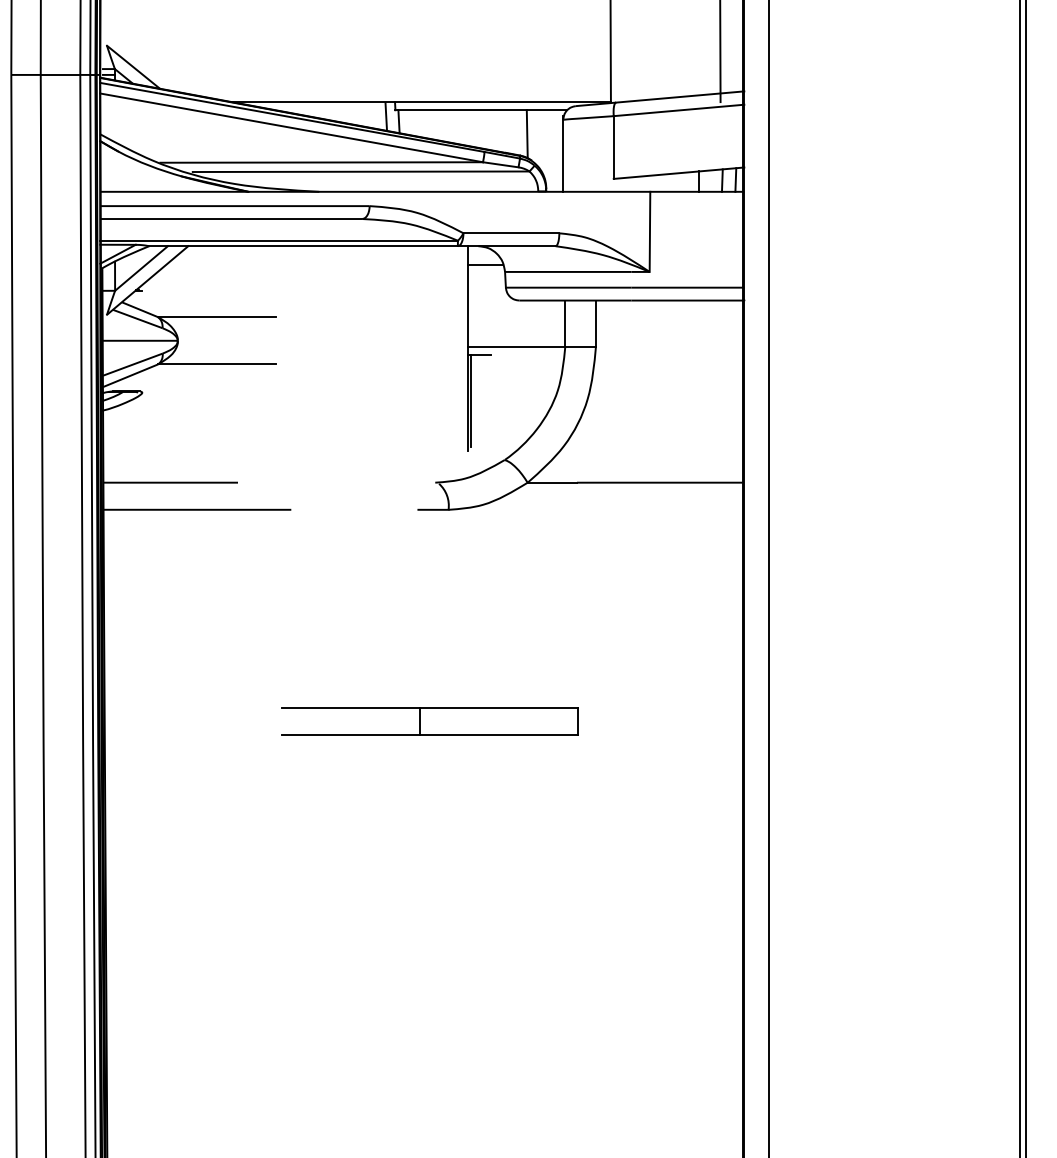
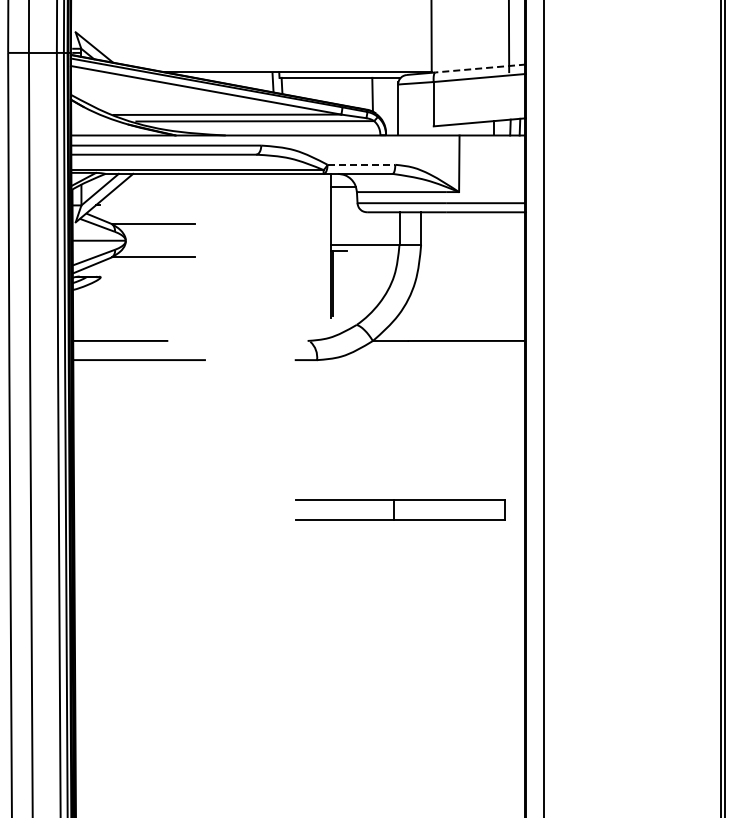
line: (679, 96) -> (480, 68), solid -> dashed
line: (511, 232) -> (361, 164), solid -> dashed
part: (429, 721) -> (400, 509), moved

